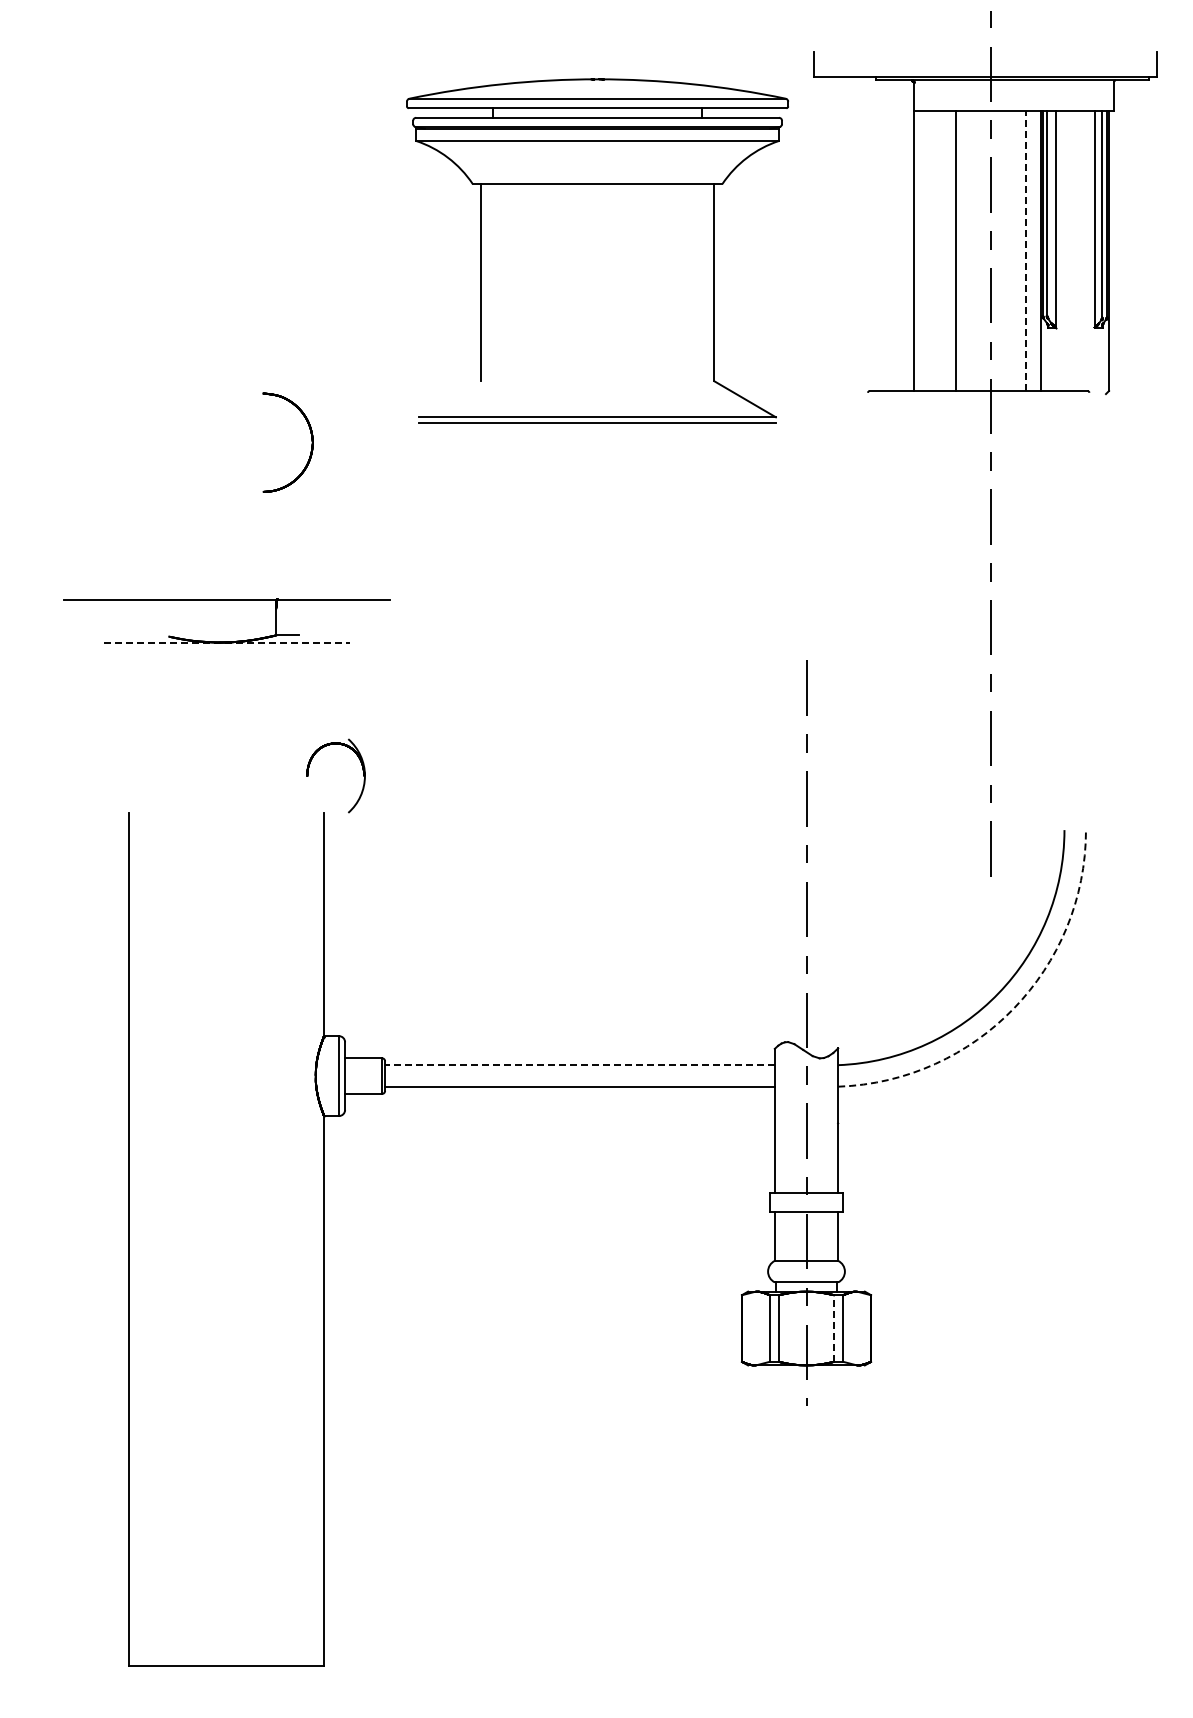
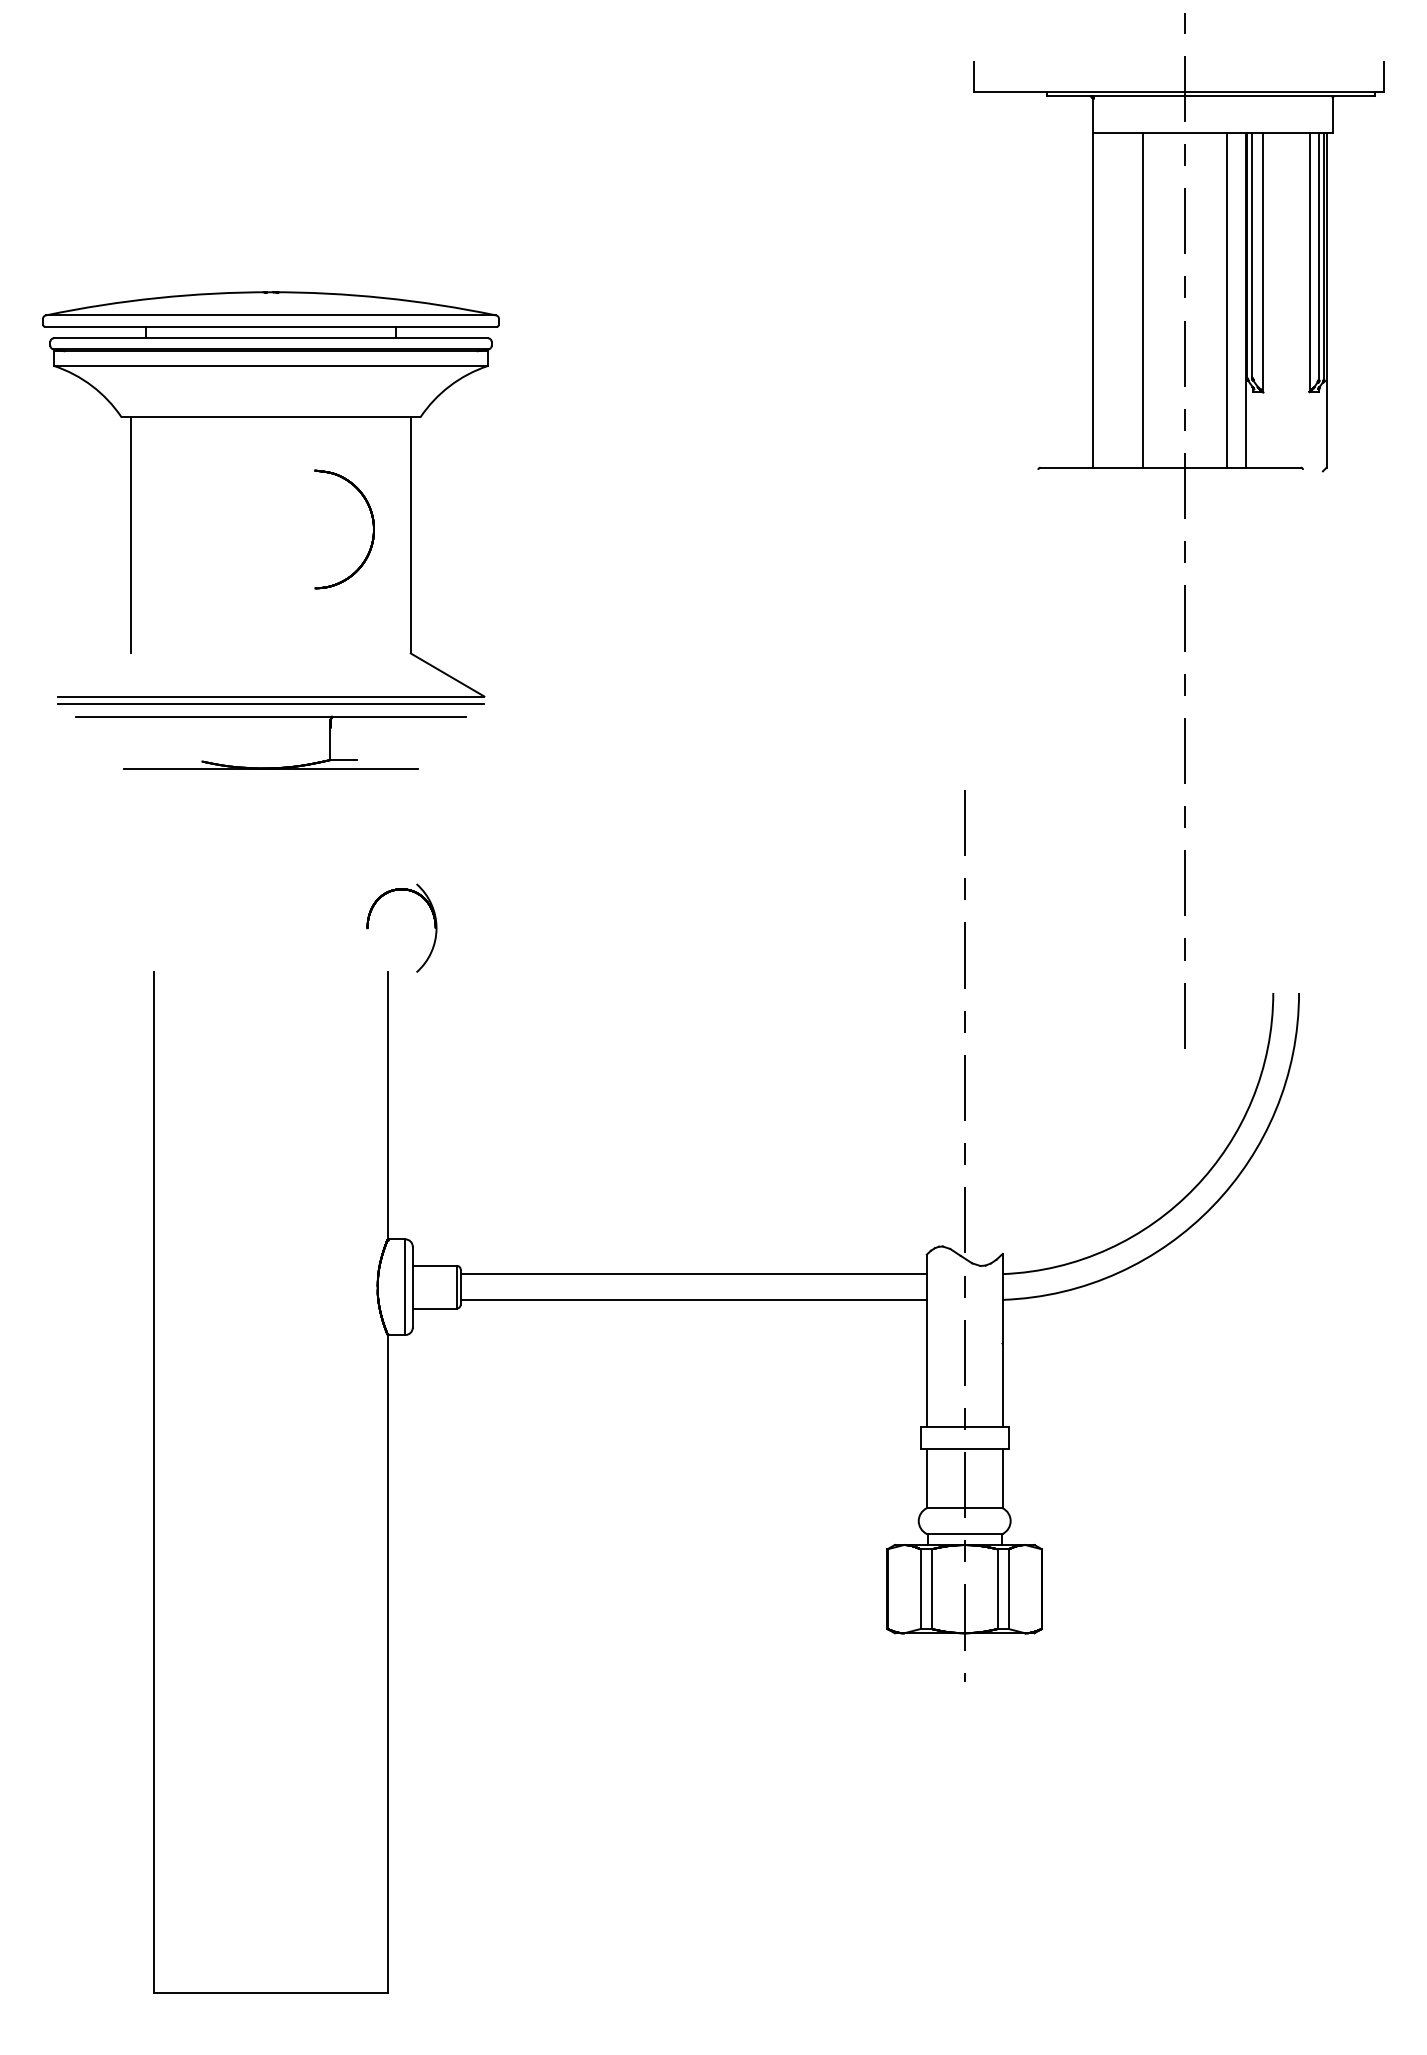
part: (597, 184) -> (270, 418), moved
line: (1026, 251) -> (1227, 300), dashed -> solid
line: (226, 642) -> (270, 768), dashed -> solid
arc: (1013, 1008) -> (1212, 1206), dashed -> solid
line: (579, 1065) -> (693, 1274), dashed -> solid
line: (834, 1328) -> (998, 1589), dashed -> solid

